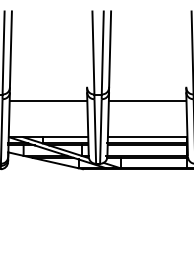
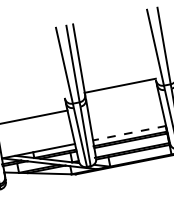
line: (147, 100) -> (120, 85), moved
line: (147, 137) -> (129, 133), solid -> dashed

